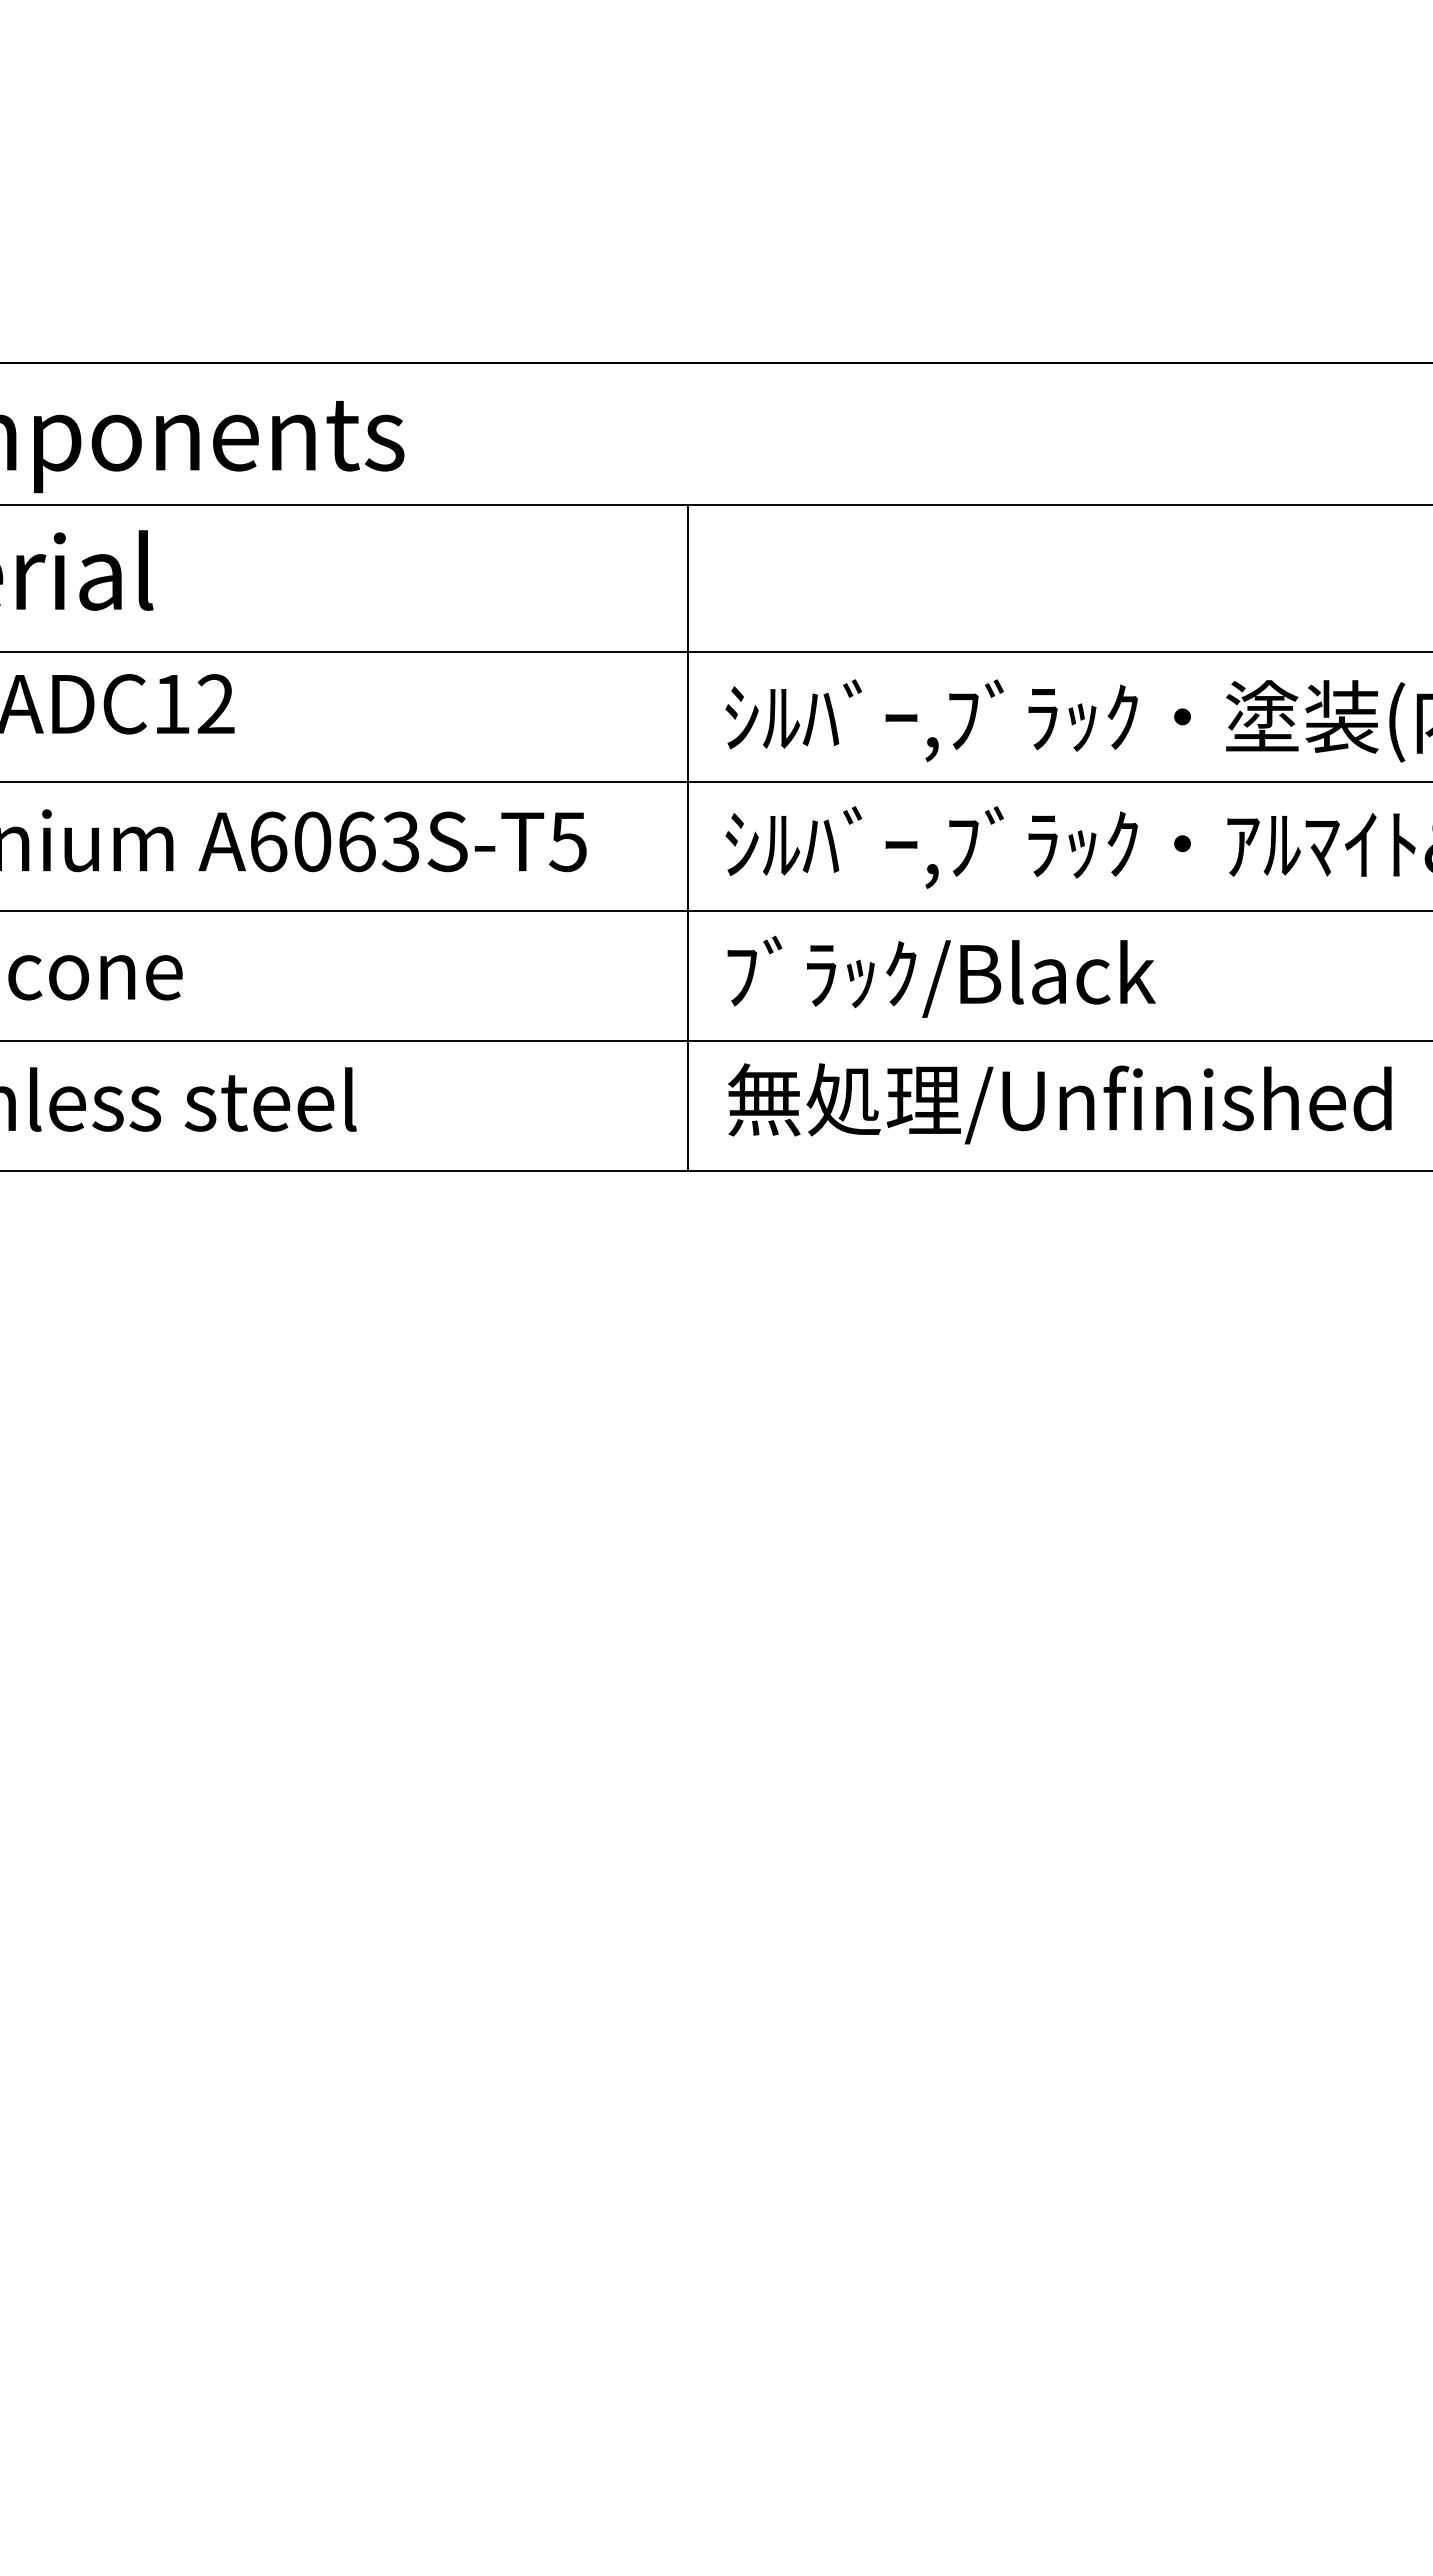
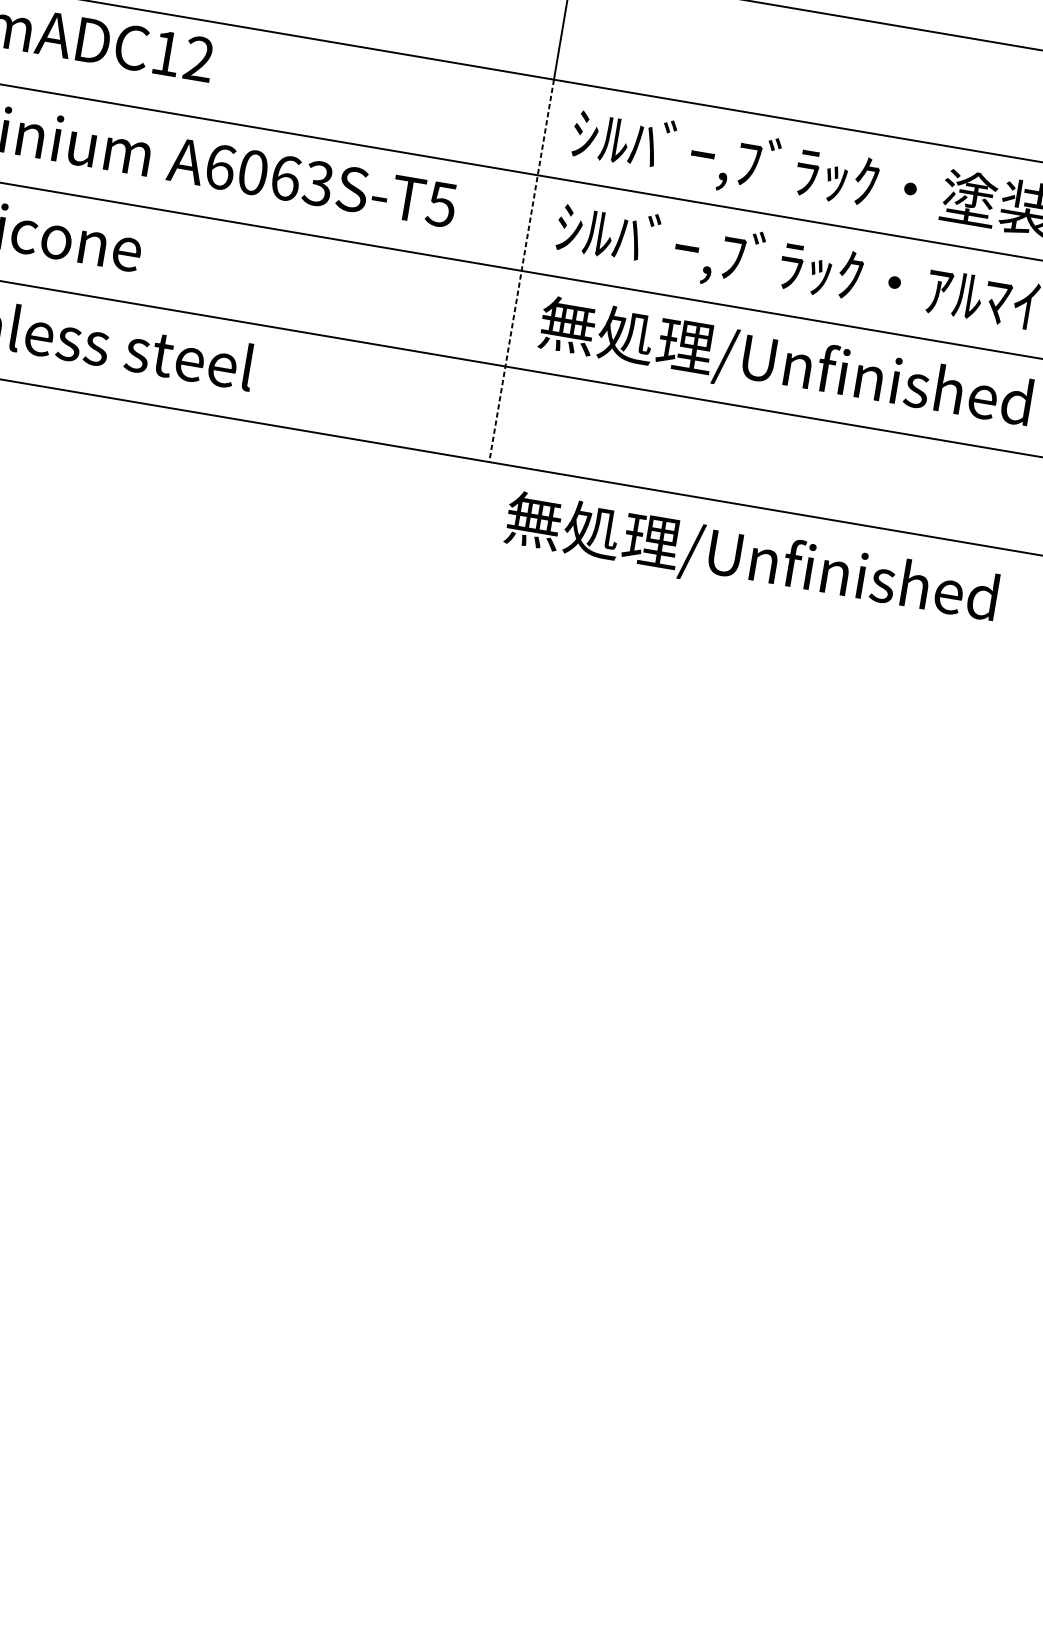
line: (688, 911) -> (521, 270), solid -> dashed
text: (1056, 976) -> (785, 364), ﾌﾞﾗｯｸ/Black -> 無処理/Unfinished
text: (1059, 1103) -> (751, 560), moved

